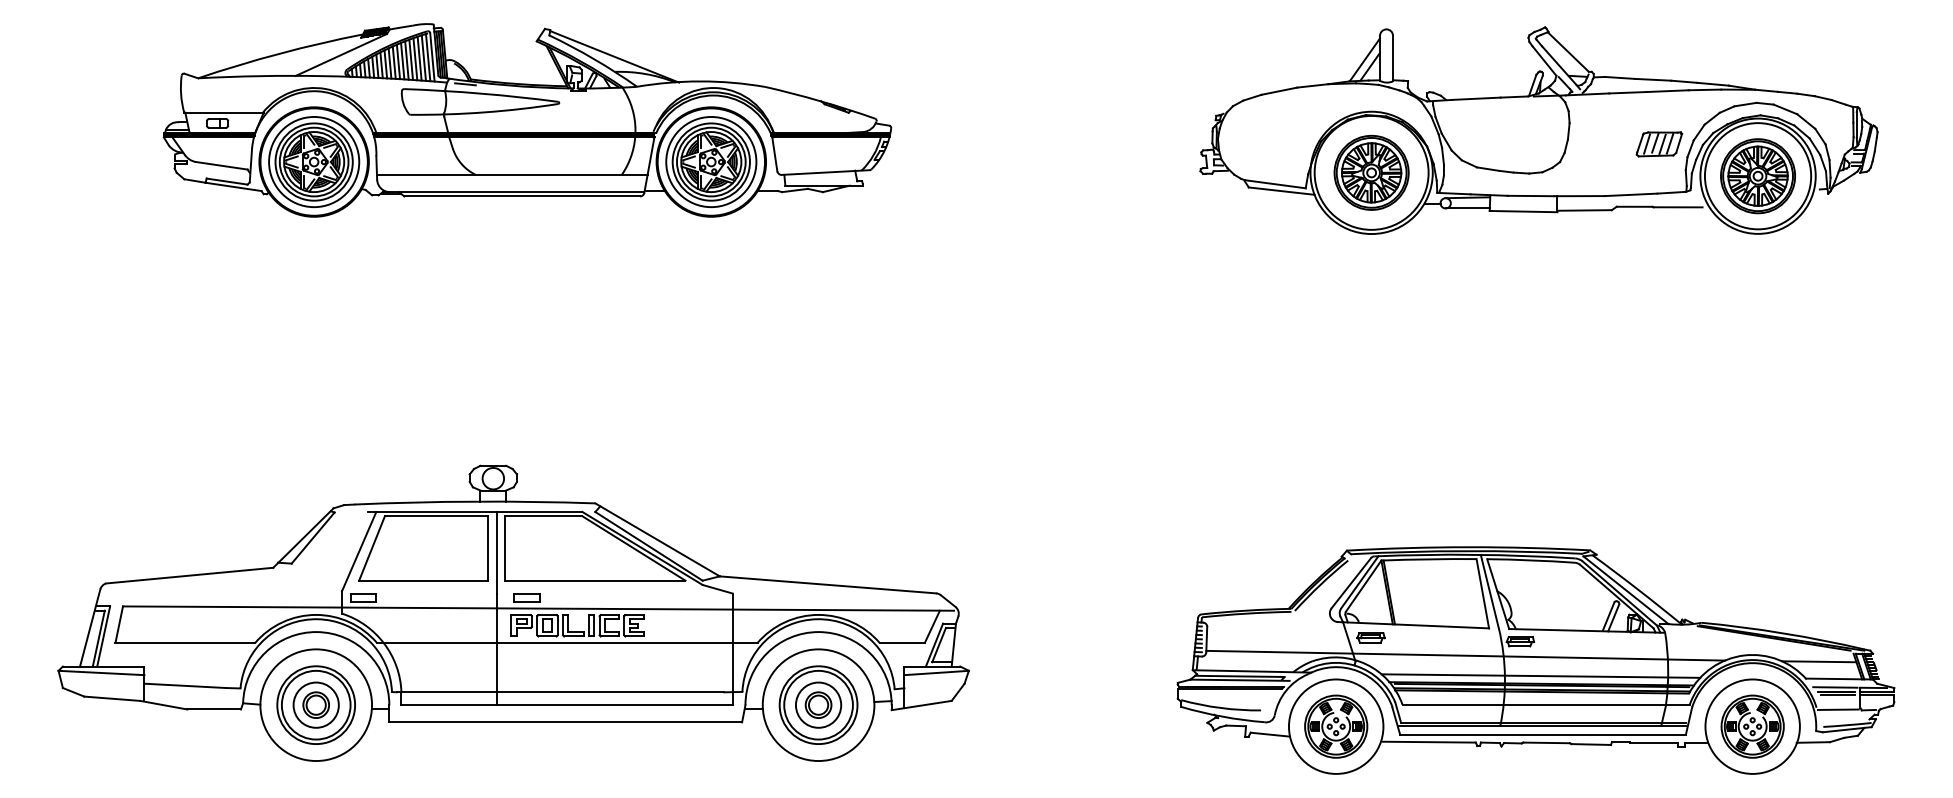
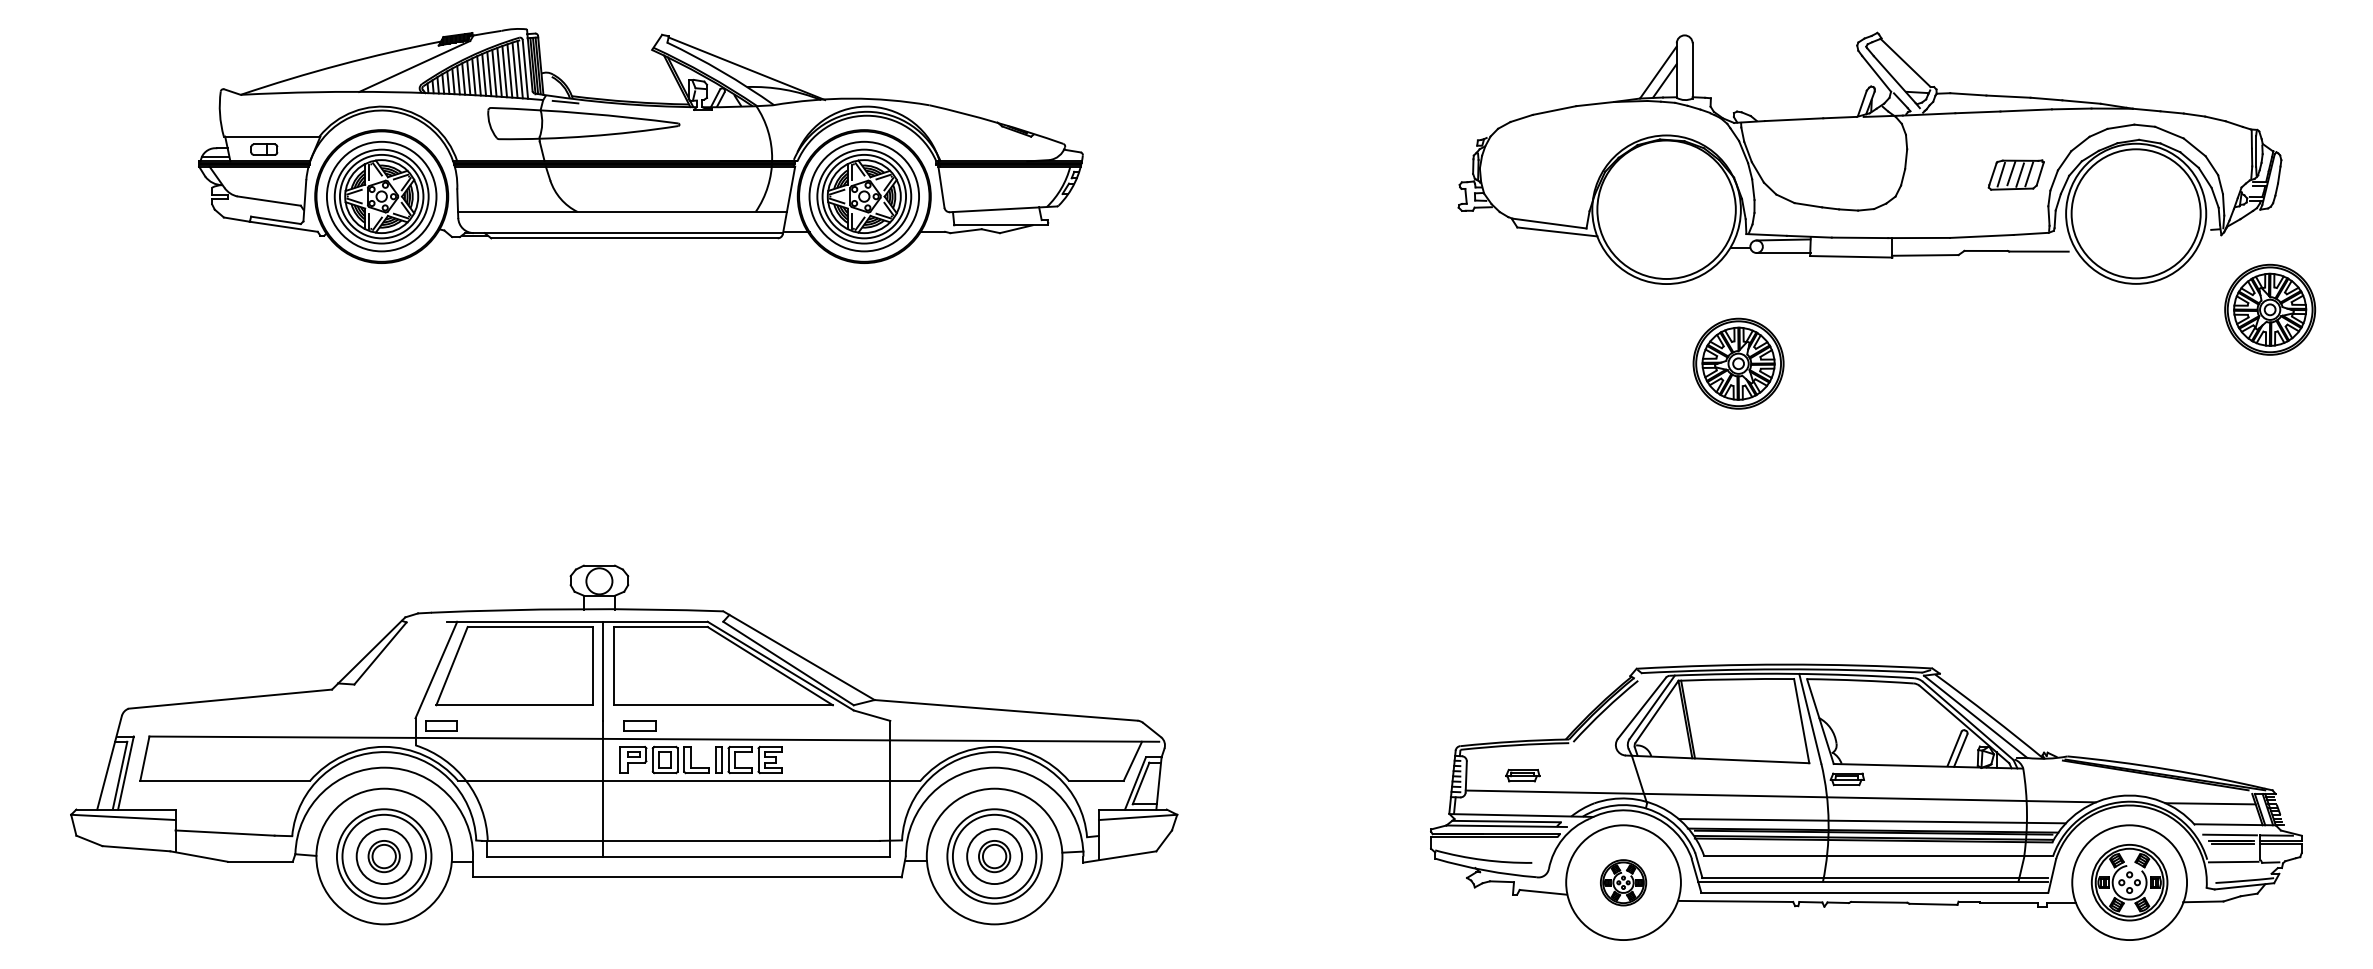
part: (1371, 172) -> (1738, 363), moved
part: (1758, 175) -> (2270, 309), moved
part: (1370, 637) -> (1522, 775), moved
part: (1336, 726) -> (1623, 882), size x0.6

